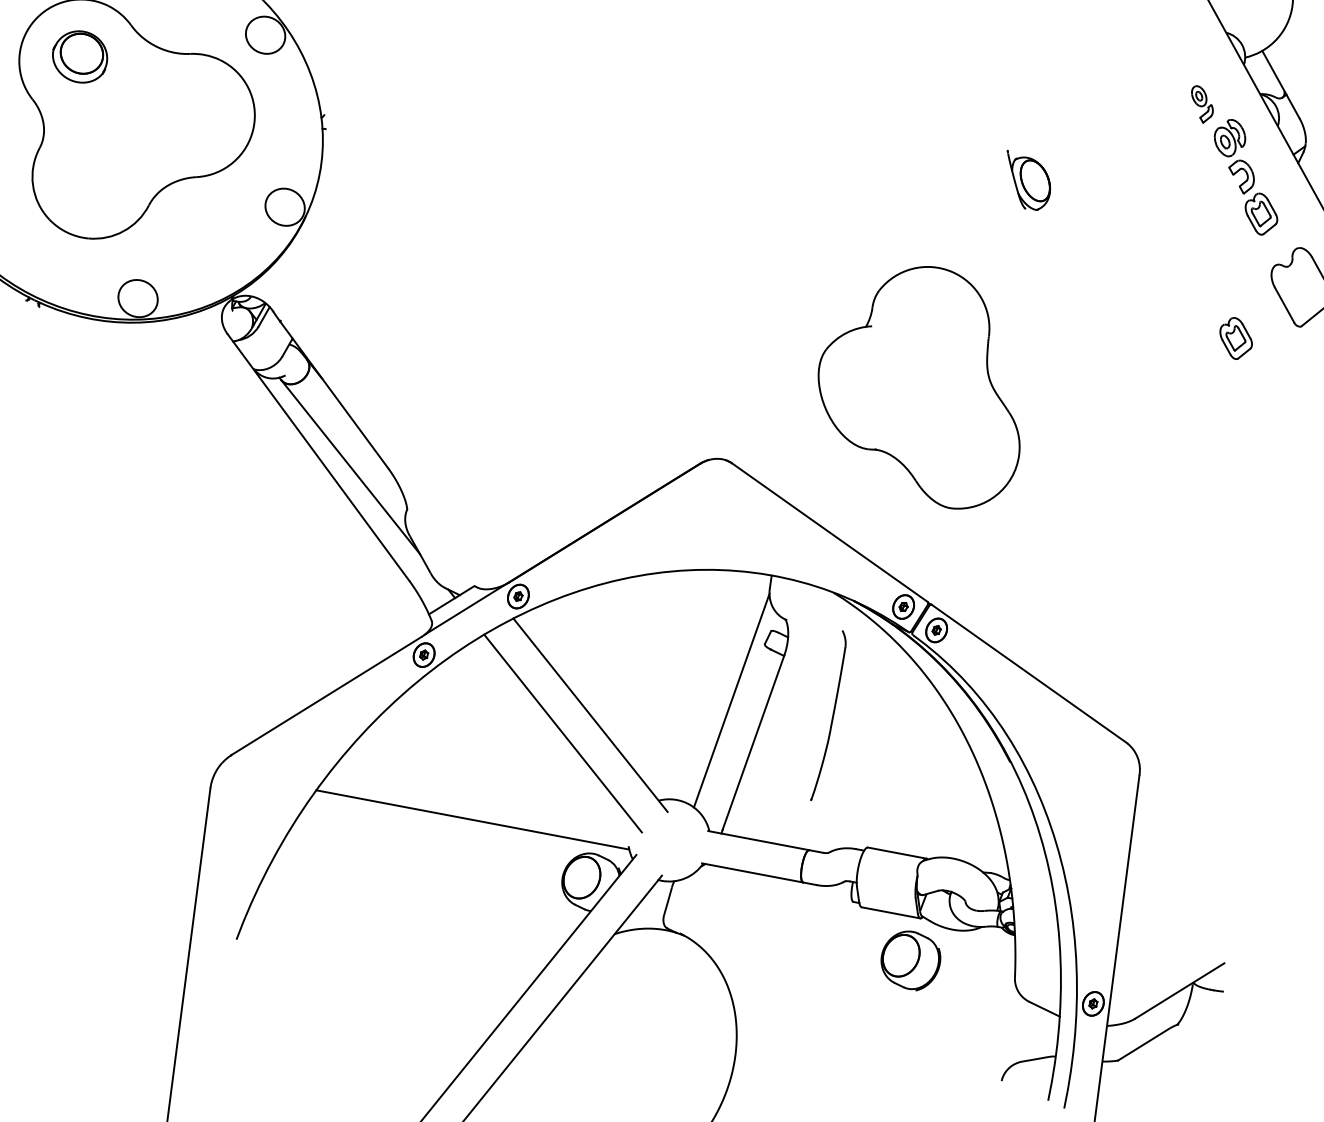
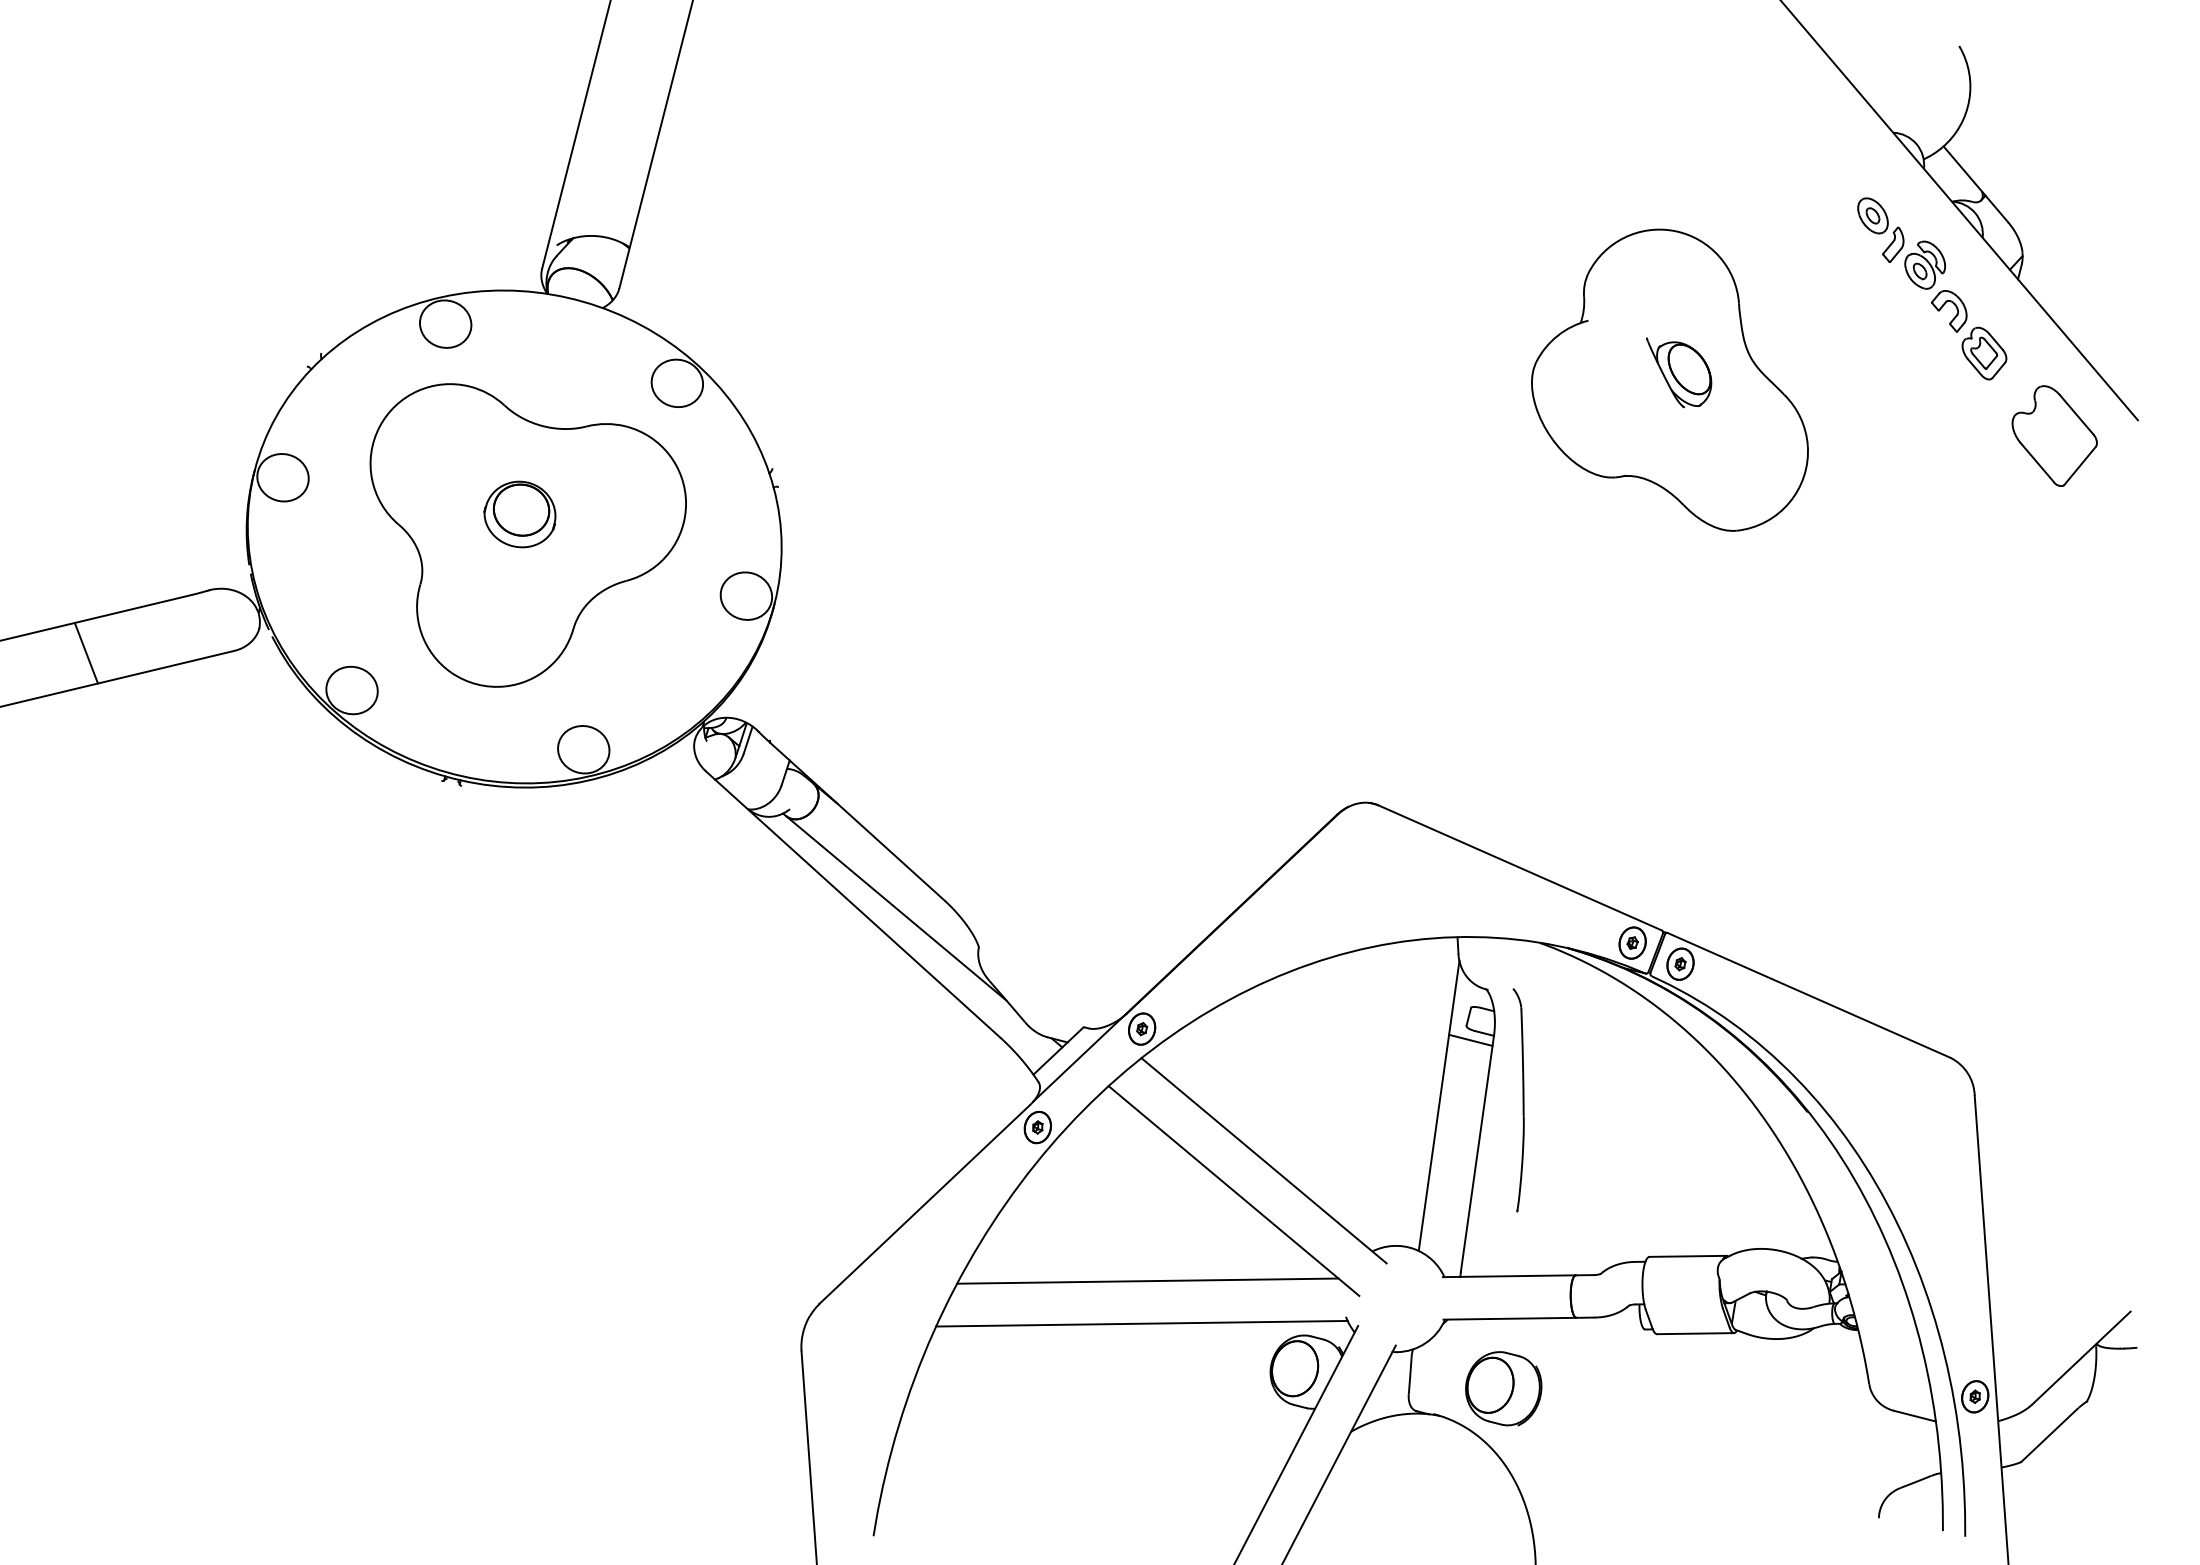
part: (79, 56) -> (519, 514), moved
part: (1201, 104) -> (1880, 229), size x1.43
part: (1236, 338) -> (1984, 517), removed
part: (924, 383) -> (1669, 379), moved
line: (765, 655) -> (1470, 1039), added
part: (829, 716) -> (1518, 1100), moved
line: (483, 788) -> (1147, 1280), added
part: (910, 960) -> (1503, 1388), moved

